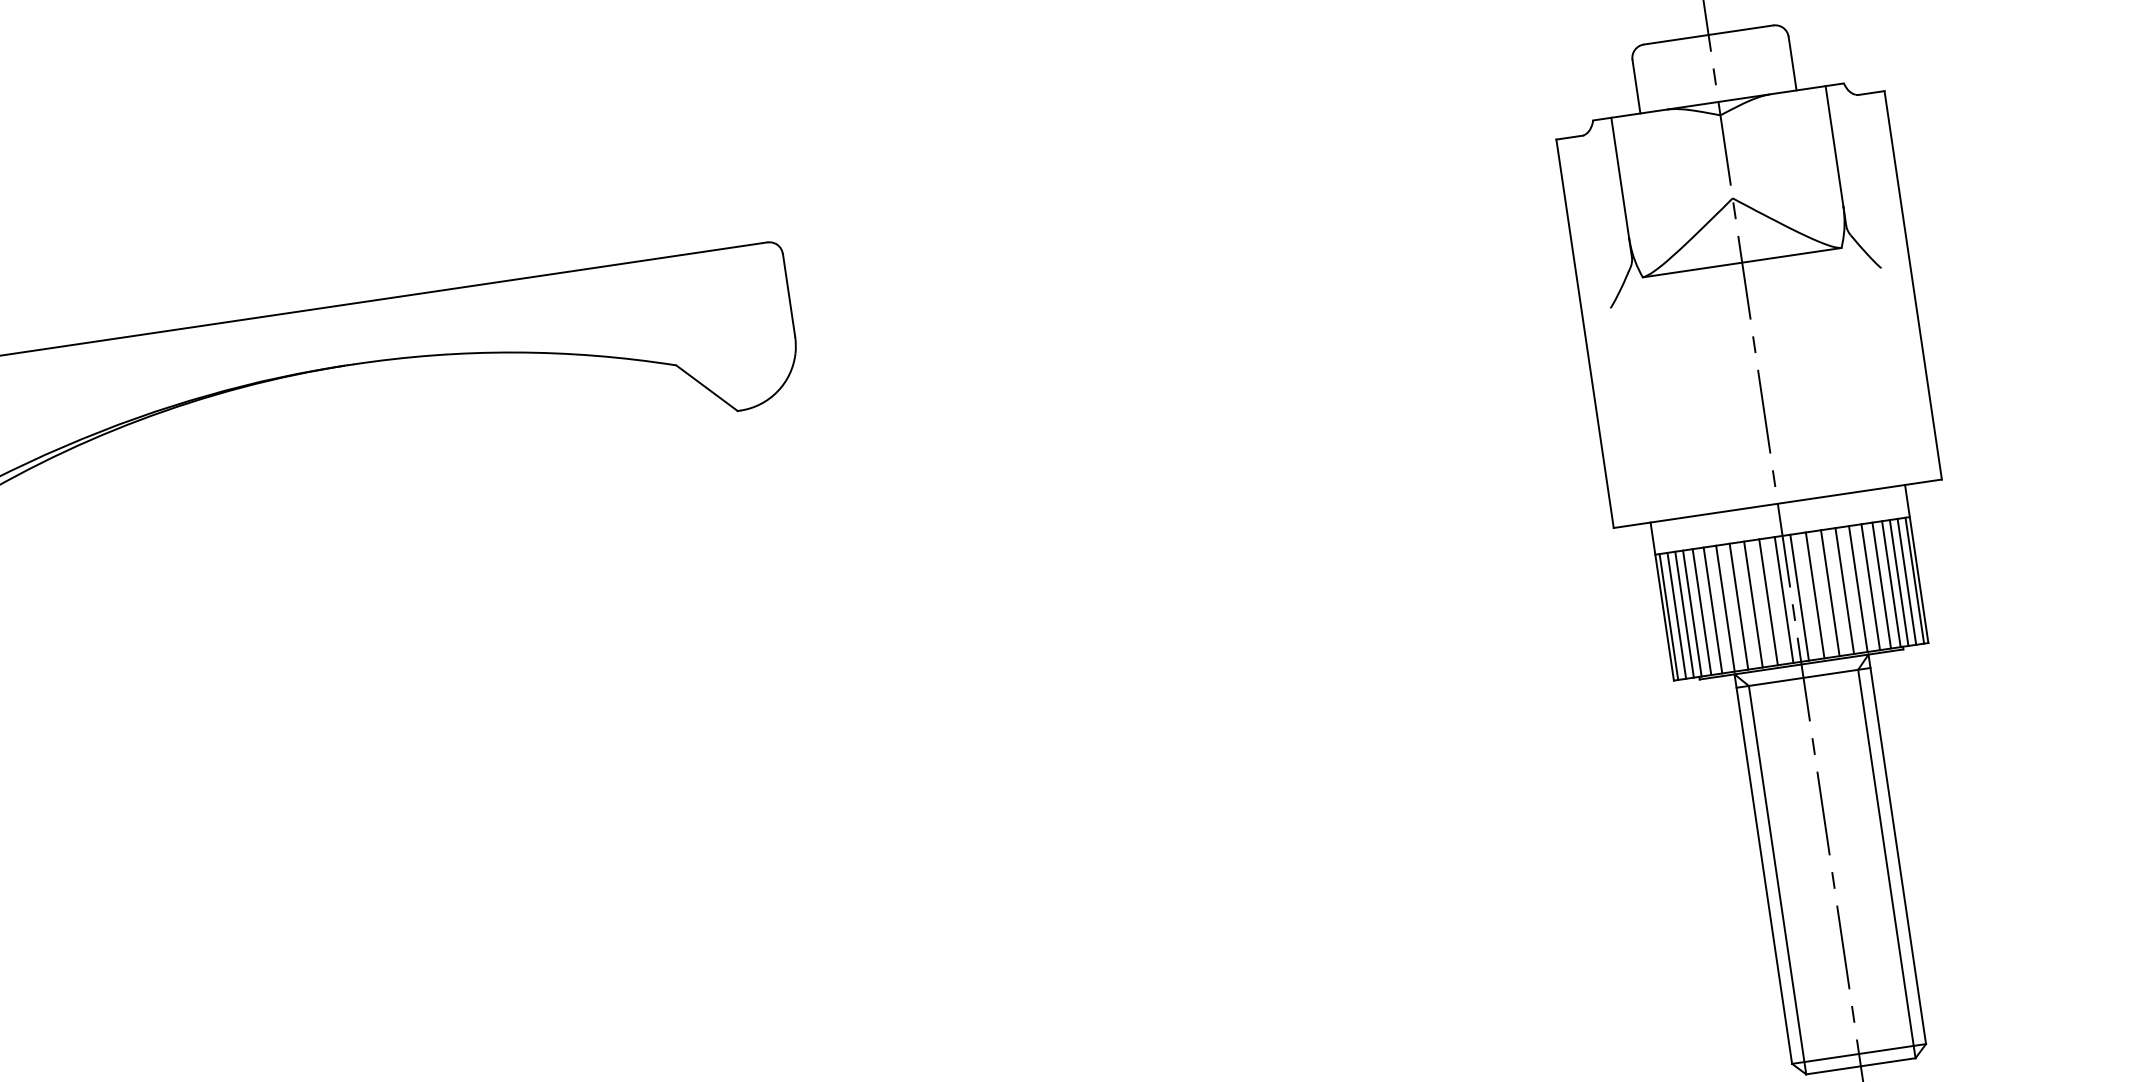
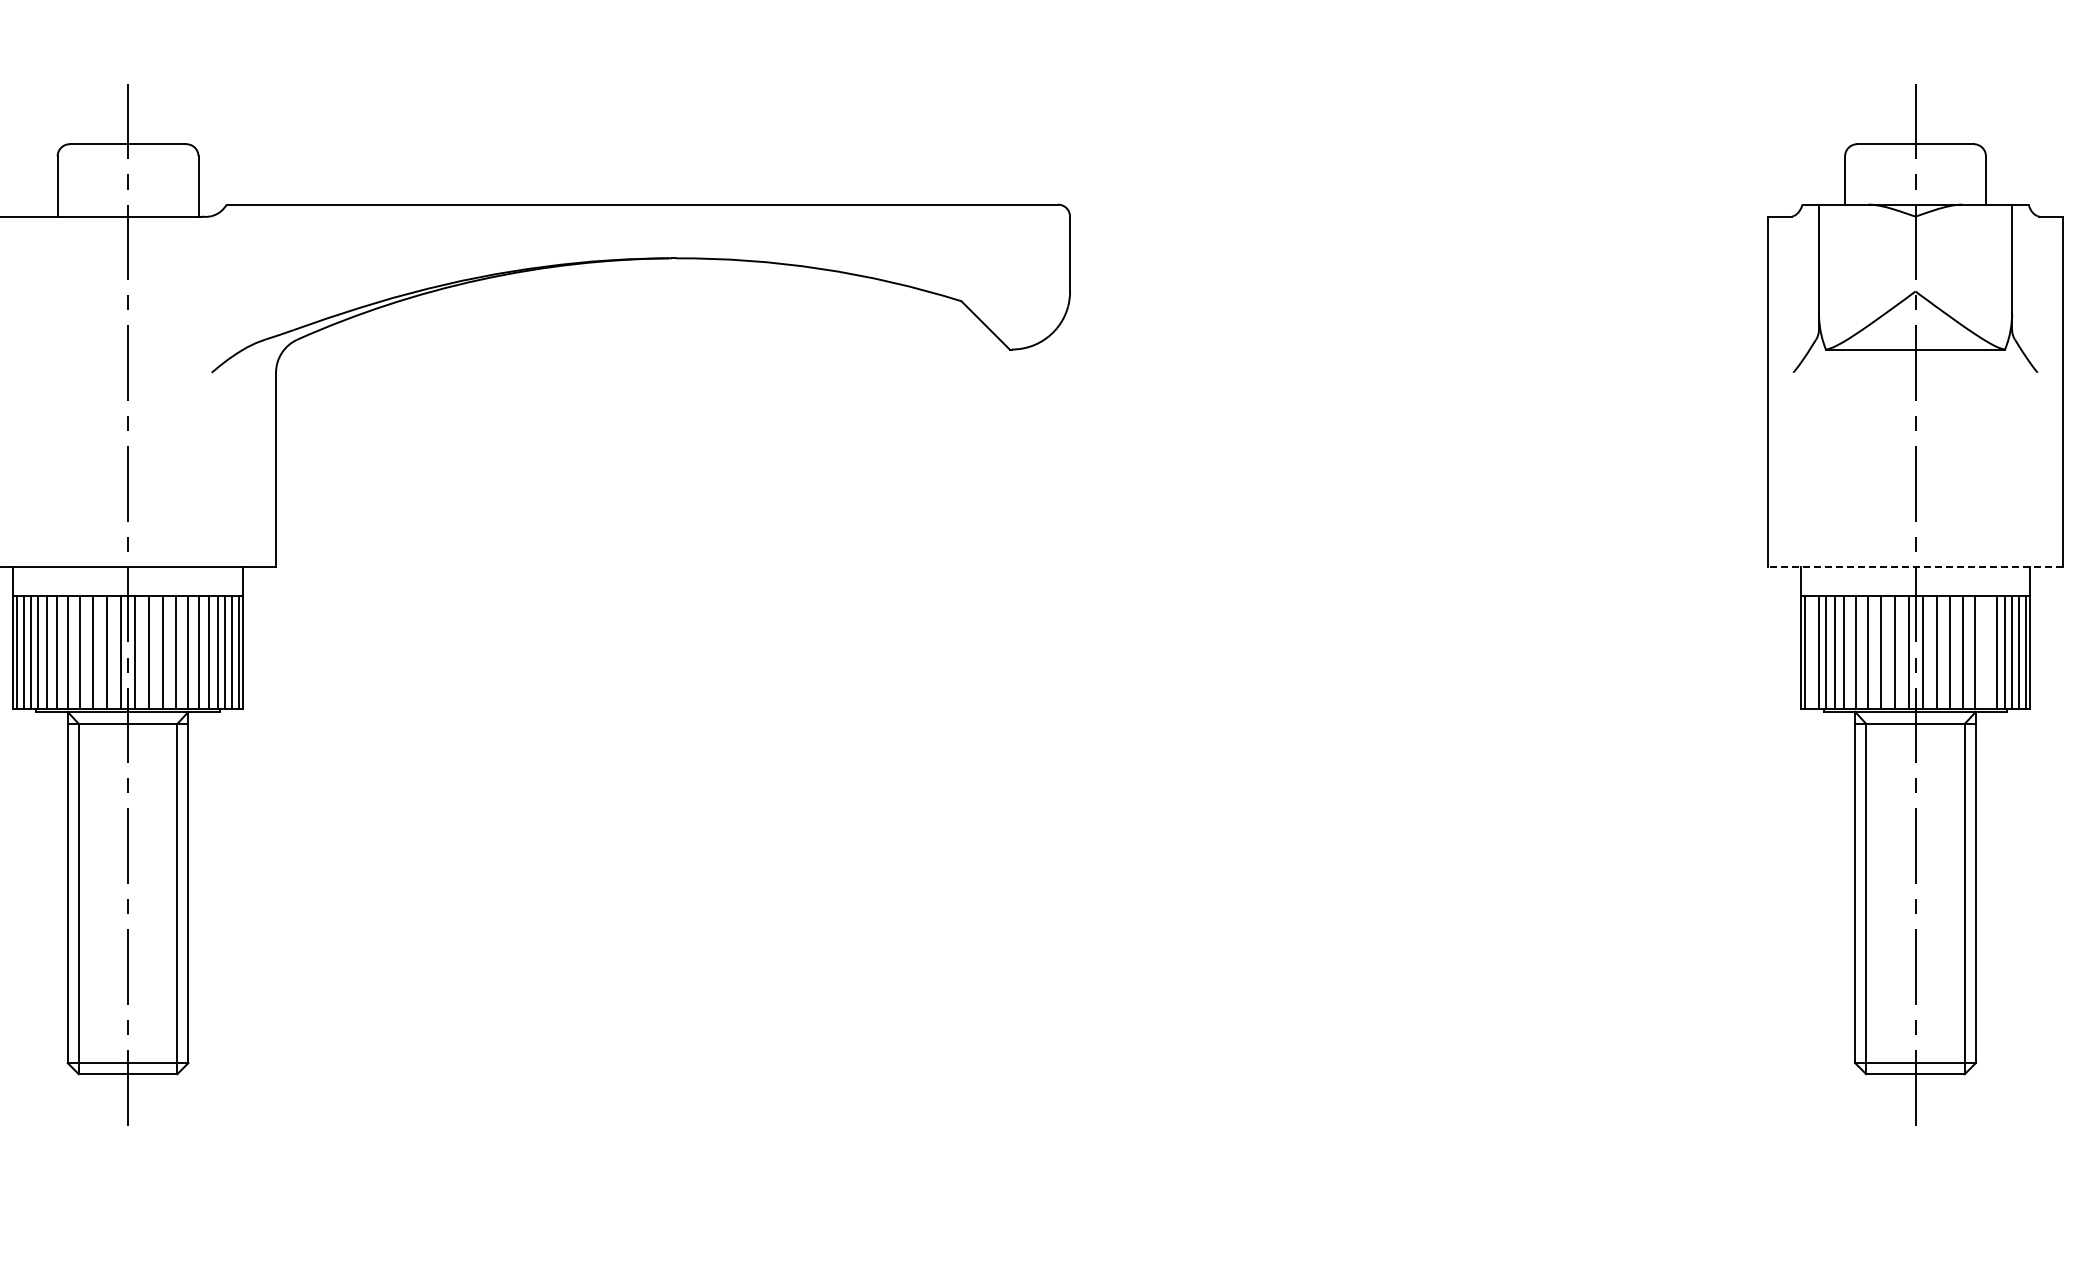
line: (1777, 503) -> (1915, 566), solid -> dashed
line: (1870, 587) -> (1986, 652), removed
line: (1676, 615) -> (1811, 652), removed

